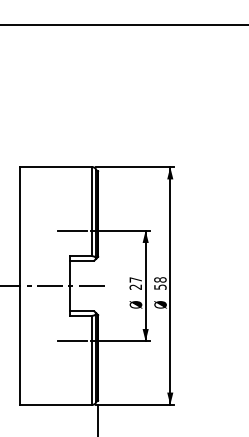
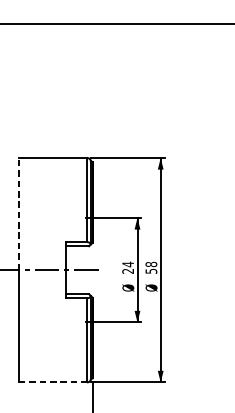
line: (19, 226) -> (18, 214), solid -> dashed
line: (72, 230) -> (68, 217), removed
text: (135, 279) -> (127, 264), 27 -> 24
line: (72, 341) -> (68, 322), removed
line: (56, 404) -> (53, 382), solid -> dashed

